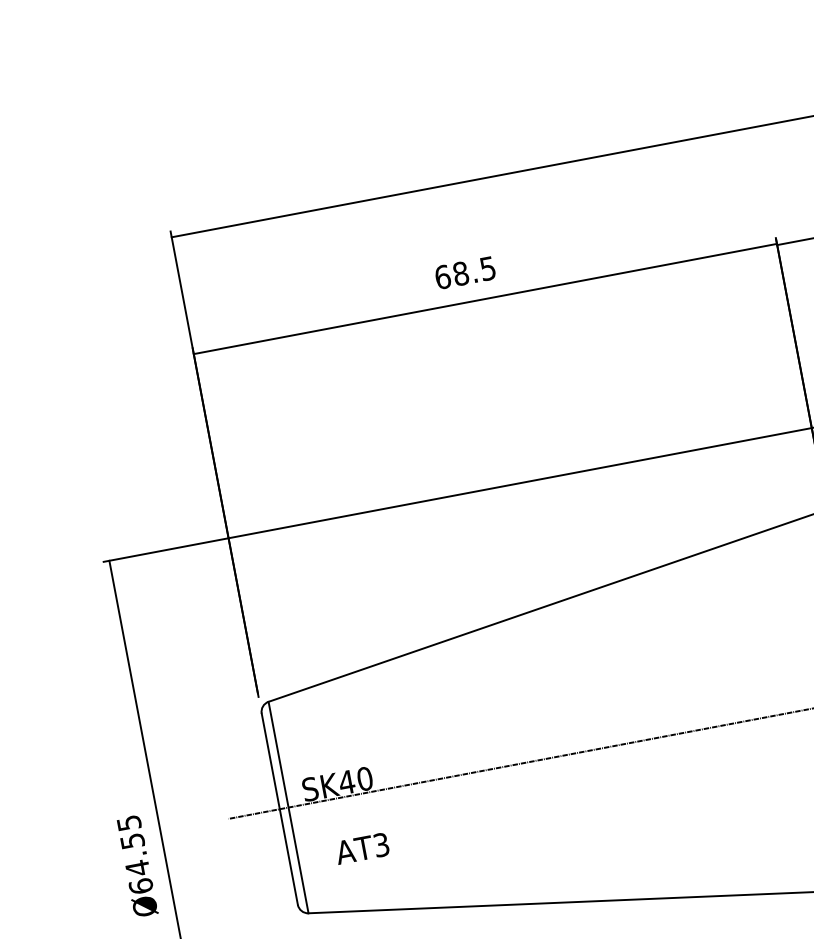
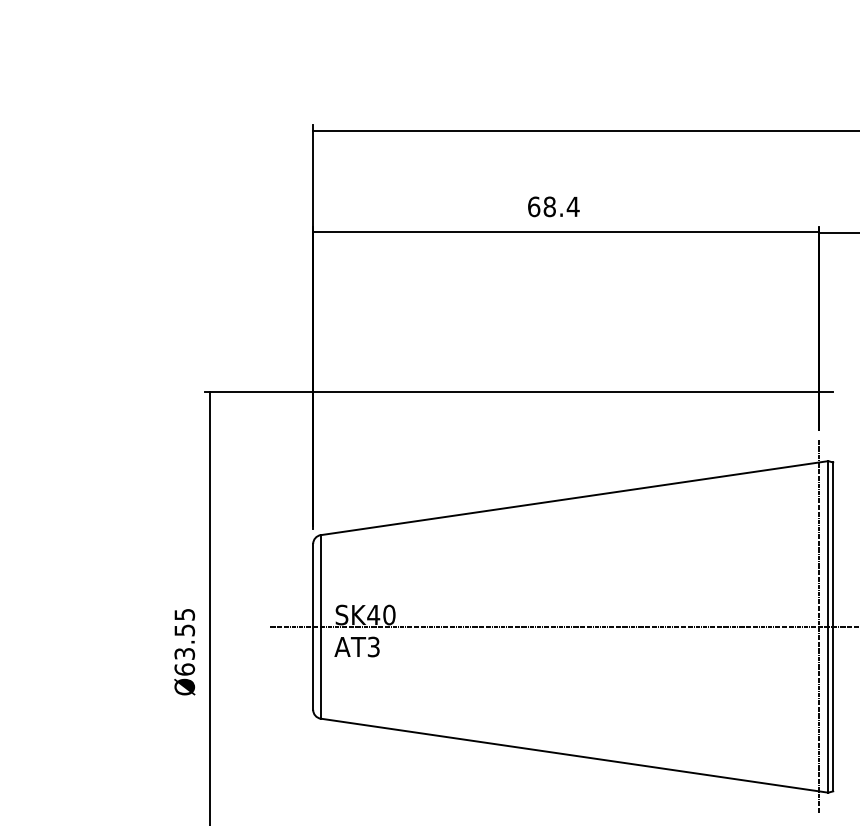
text: (487, 268) -> (572, 206), 68.5 -> 68.4
text: (361, 848) -> (356, 646), moved
text: (137, 867) -> (184, 653), Ø64.55 -> Ø63.55

